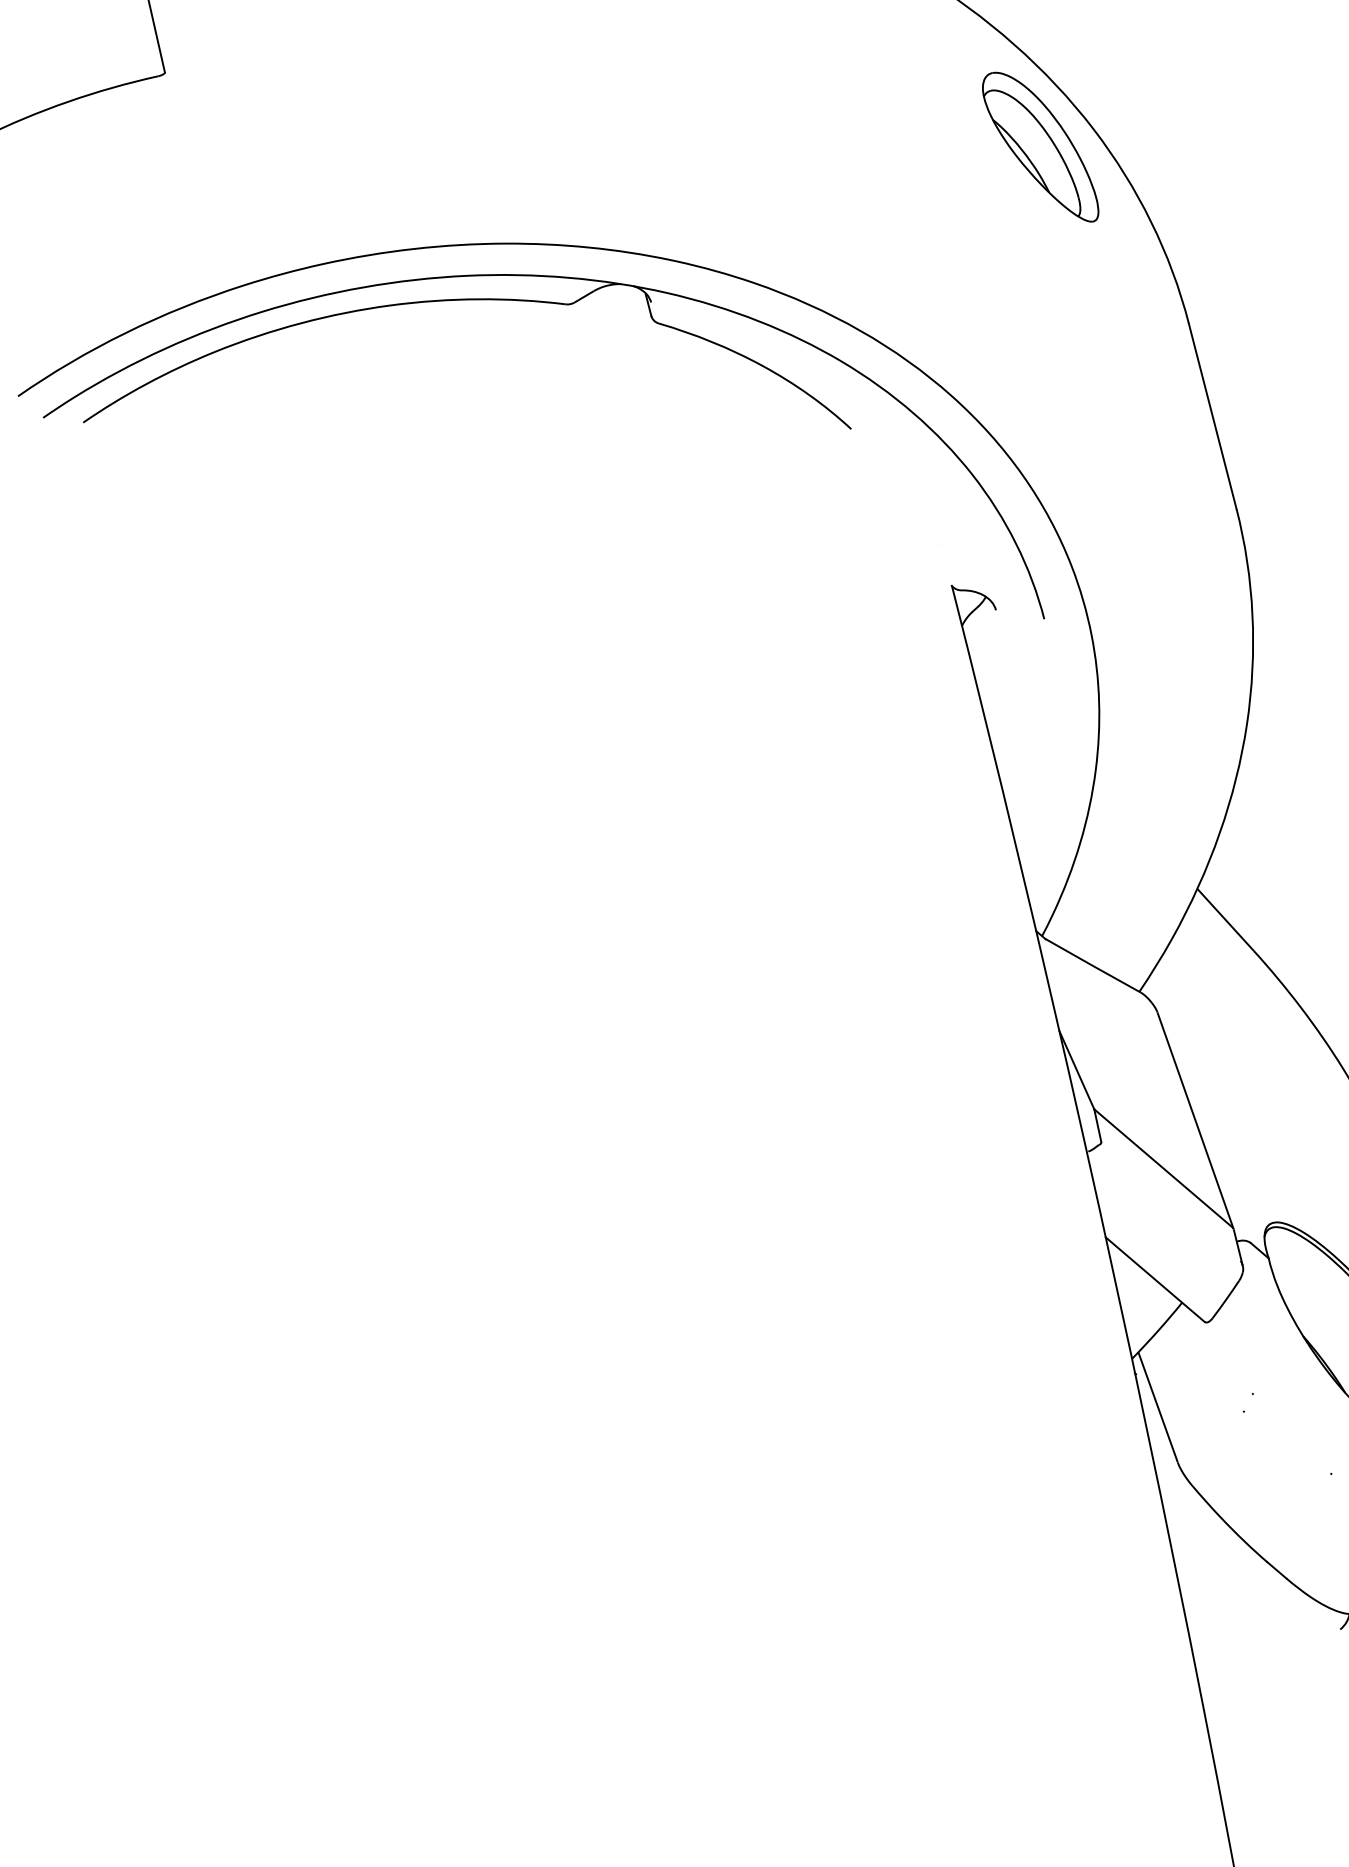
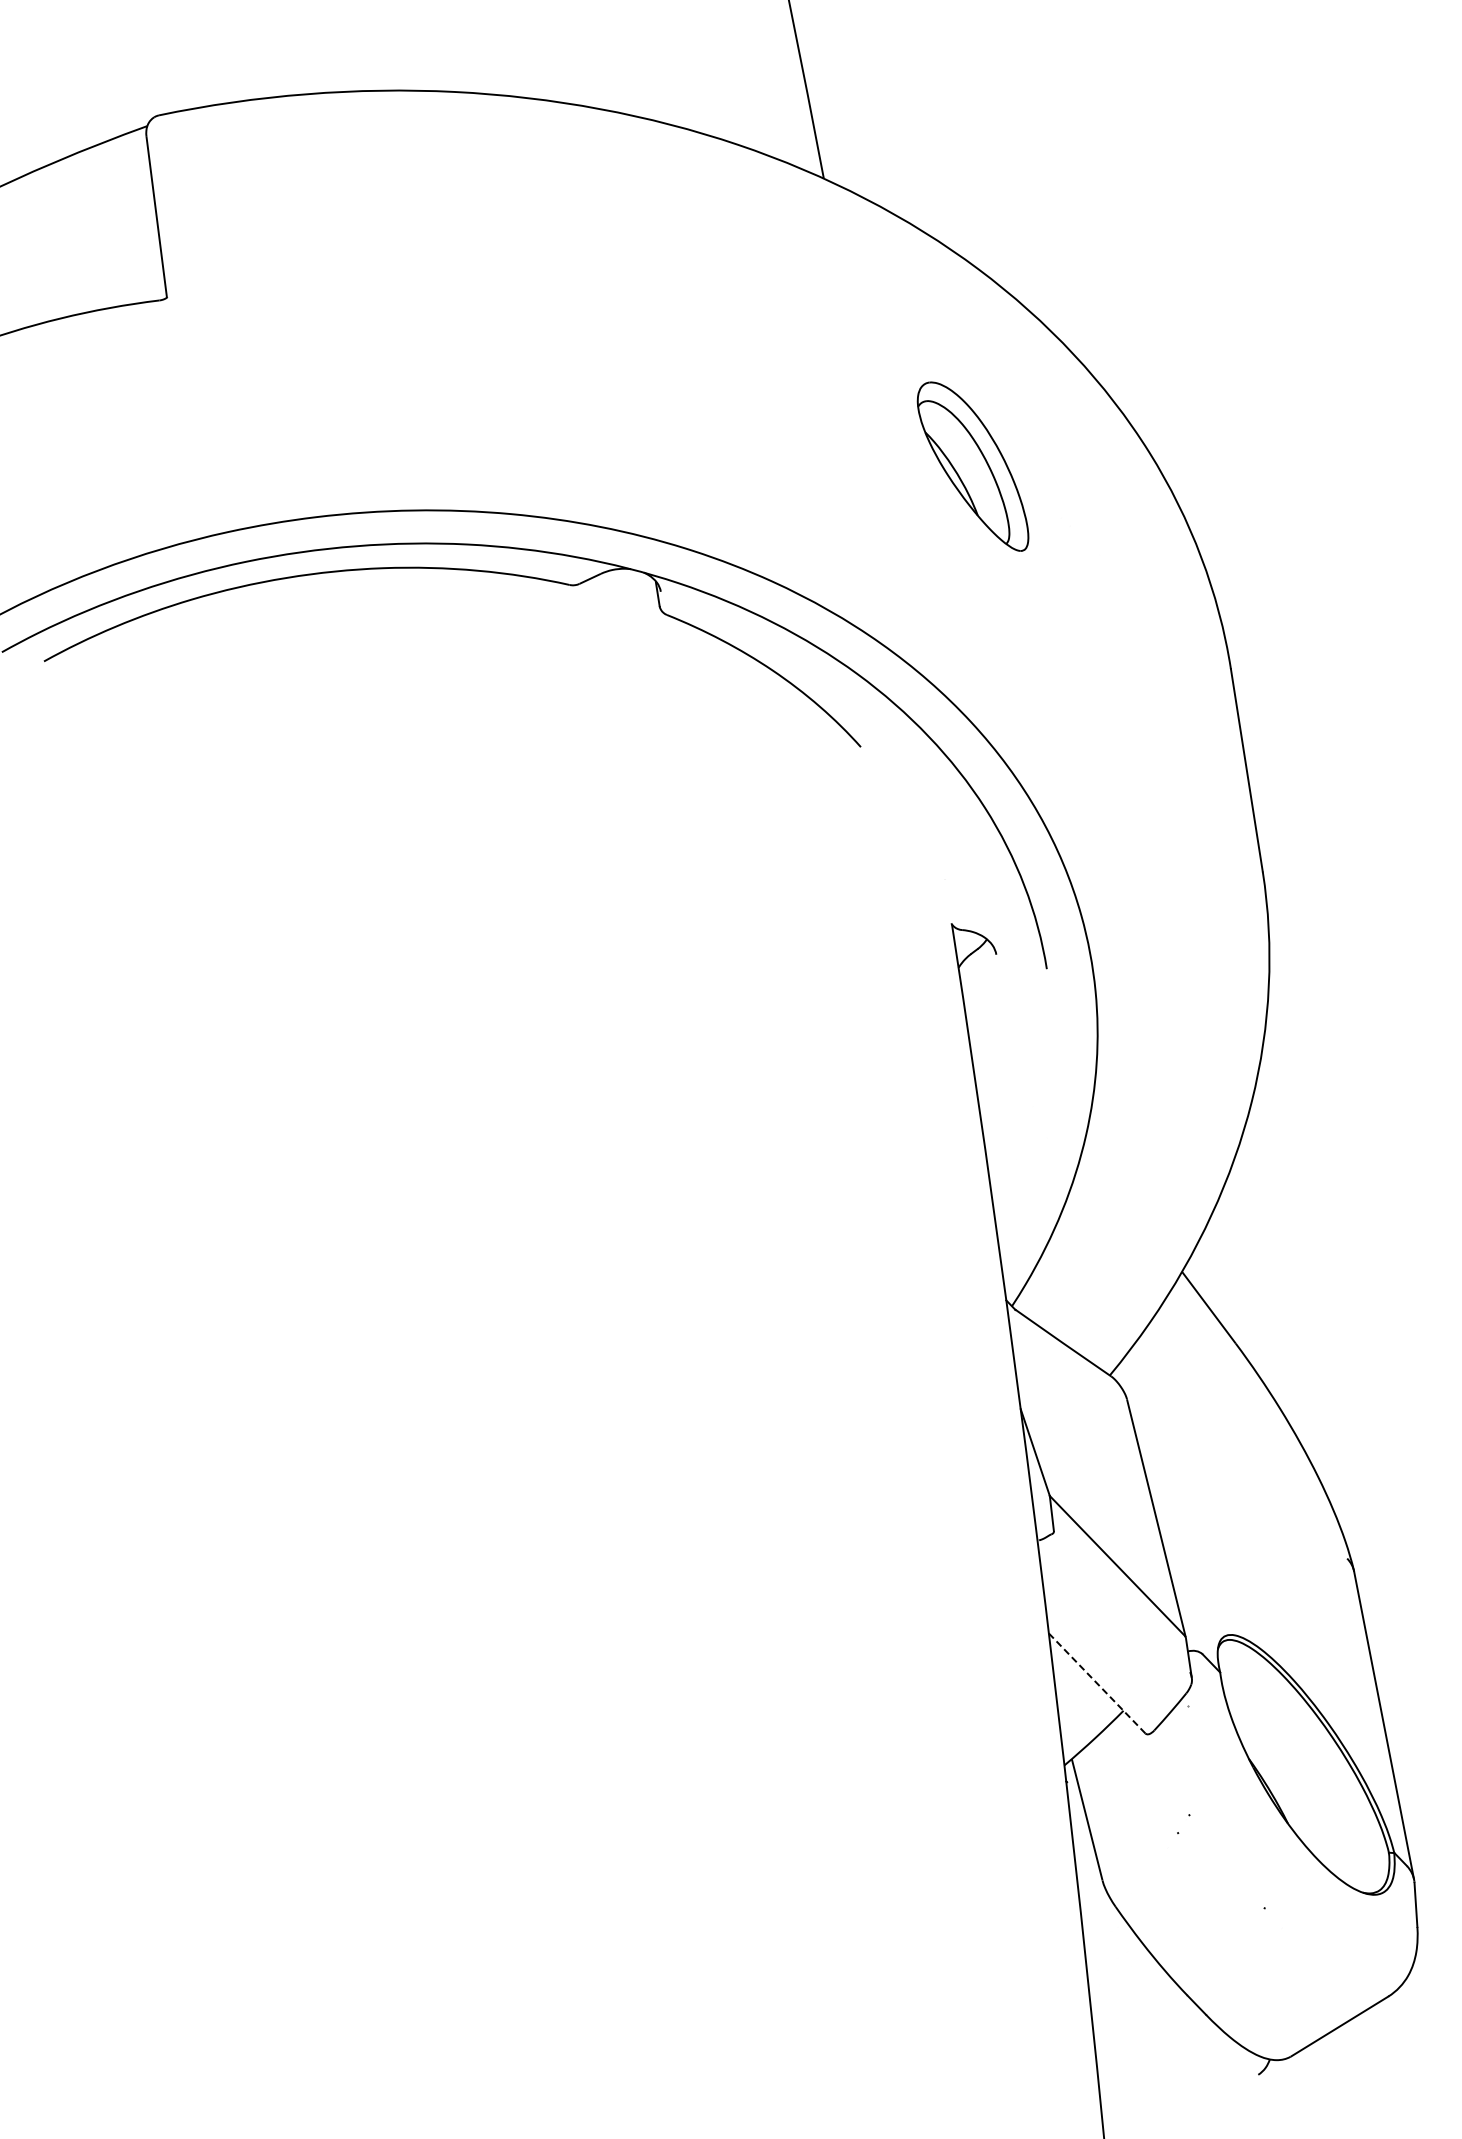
part: (1039, 147) -> (972, 466), moved
line: (1155, 1279) -> (1097, 1683), solid -> dashed

